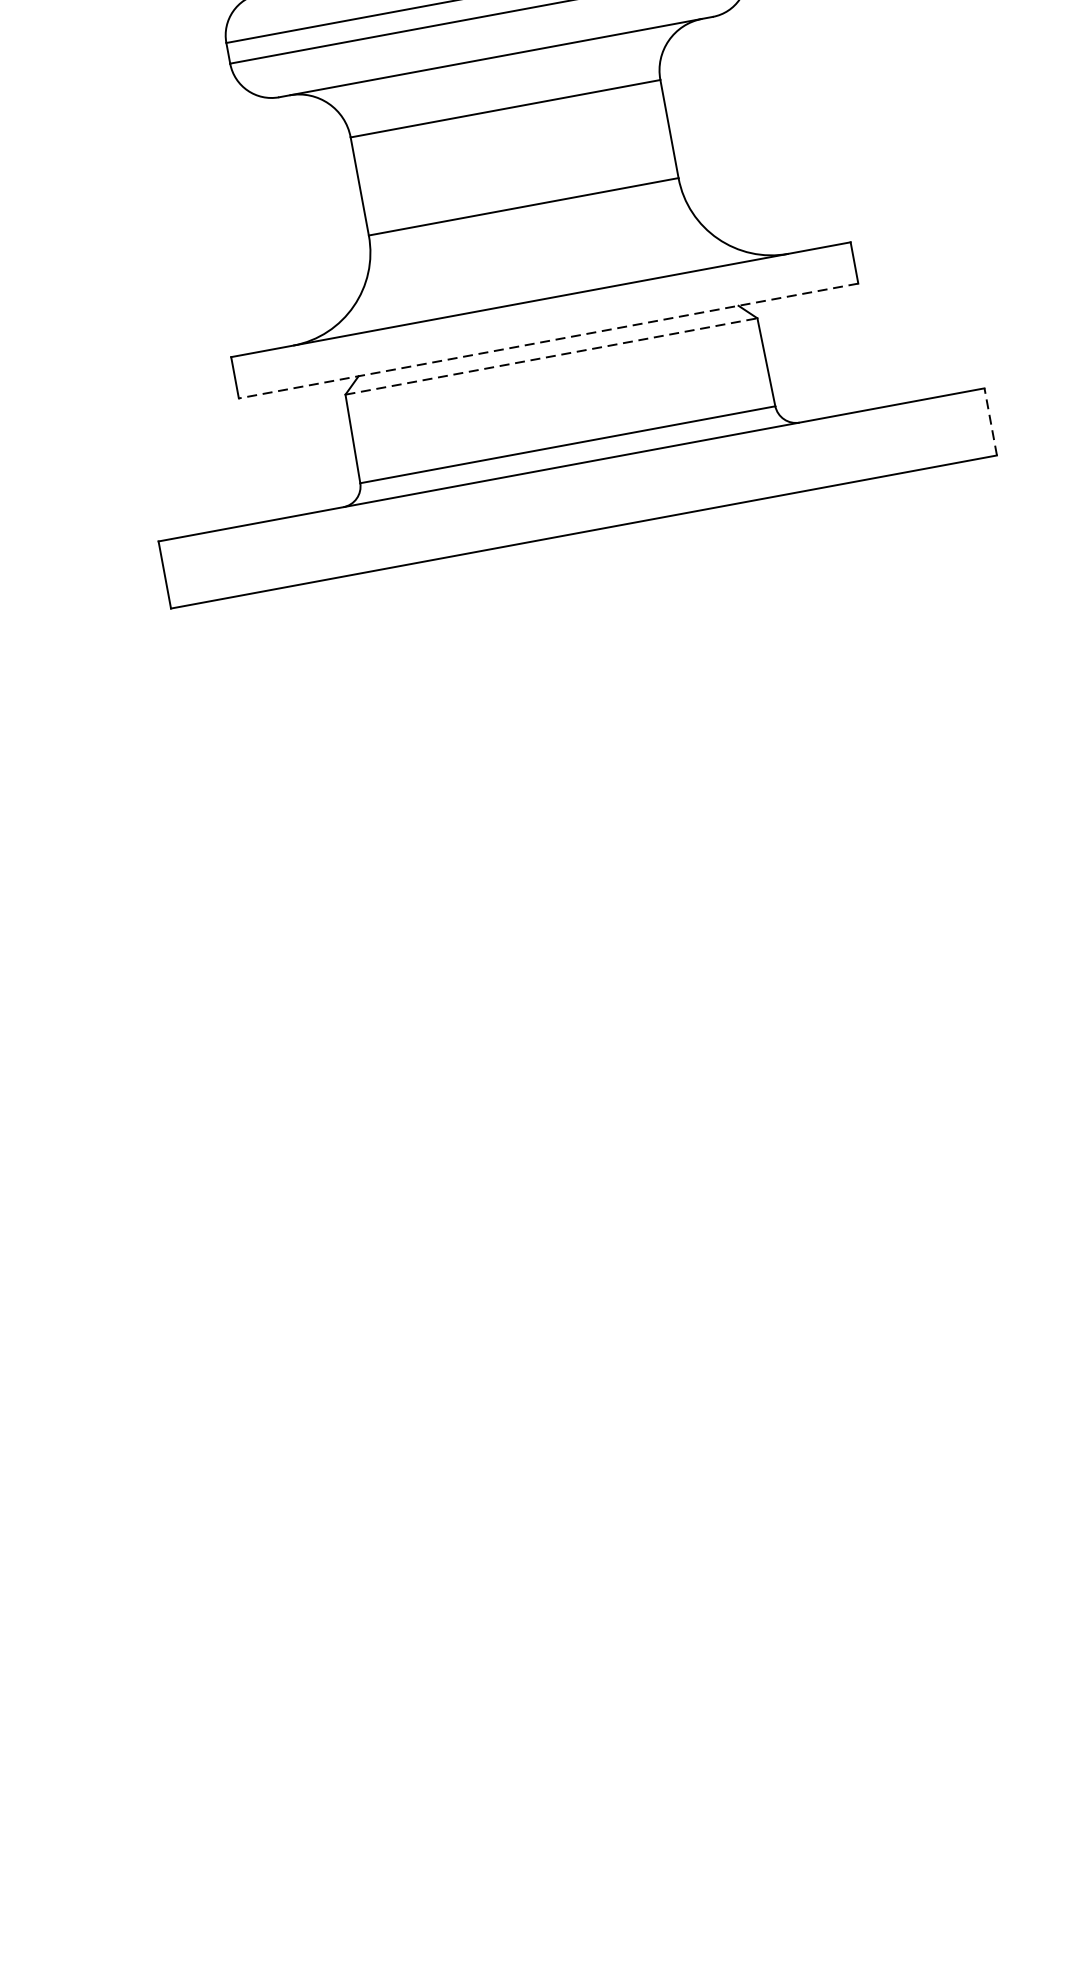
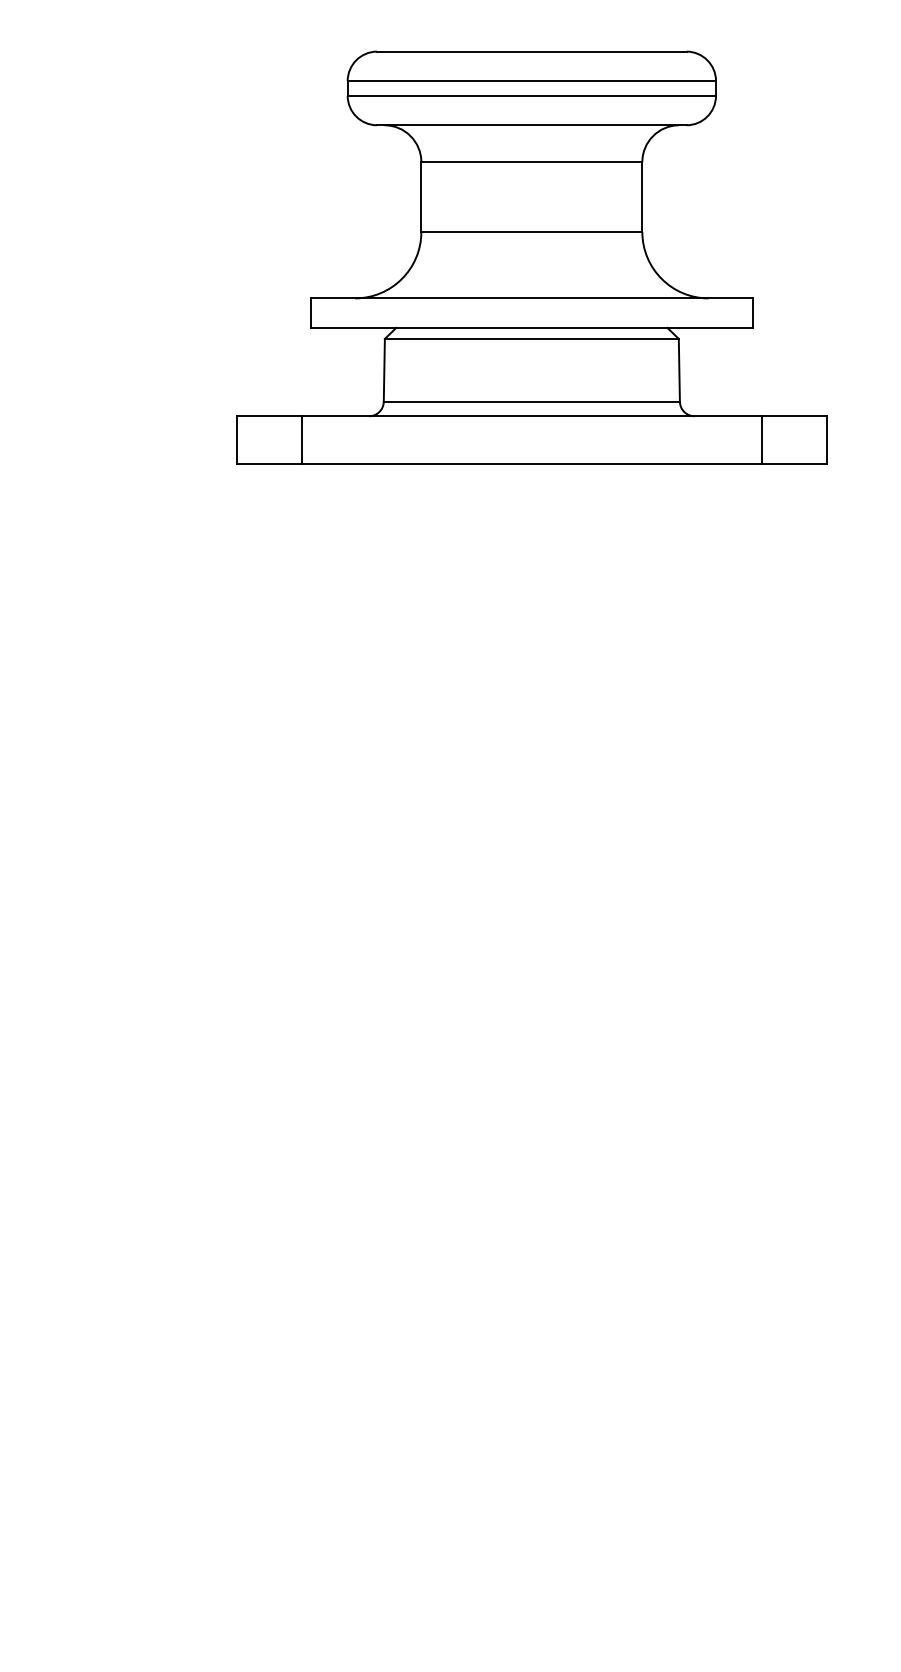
line: (547, 340) -> (531, 327), dashed -> solid
line: (550, 356) -> (531, 338), dashed -> solid
line: (990, 422) -> (826, 440), dashed -> solid
line: (899, 439) -> (761, 440), added
line: (254, 558) -> (301, 440), added

